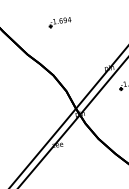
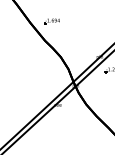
part: (59, 22) -> (51, 21), moved

